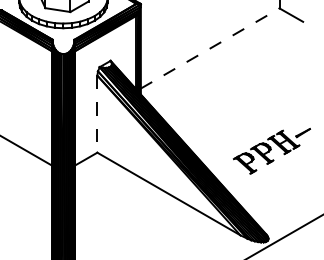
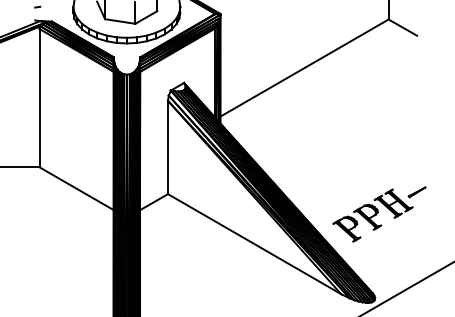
line: (210, 48) -> (304, 67), dashed -> solid
line: (97, 114) -> (168, 147), dashed -> solid
part: (272, 151) -> (379, 214), moved

